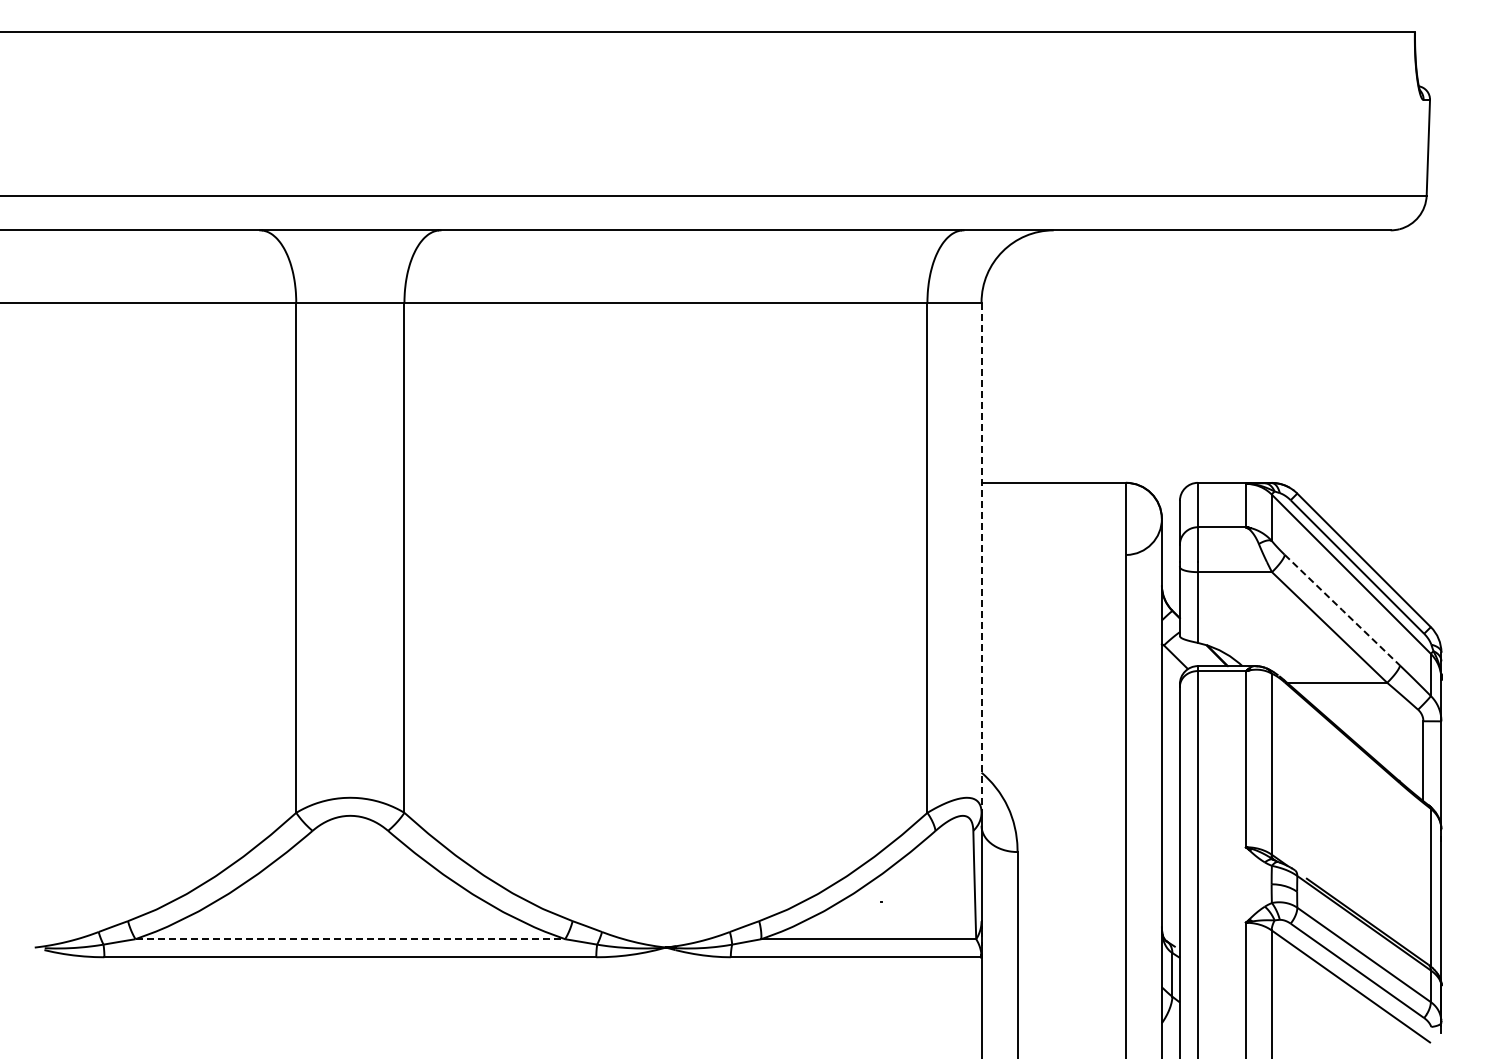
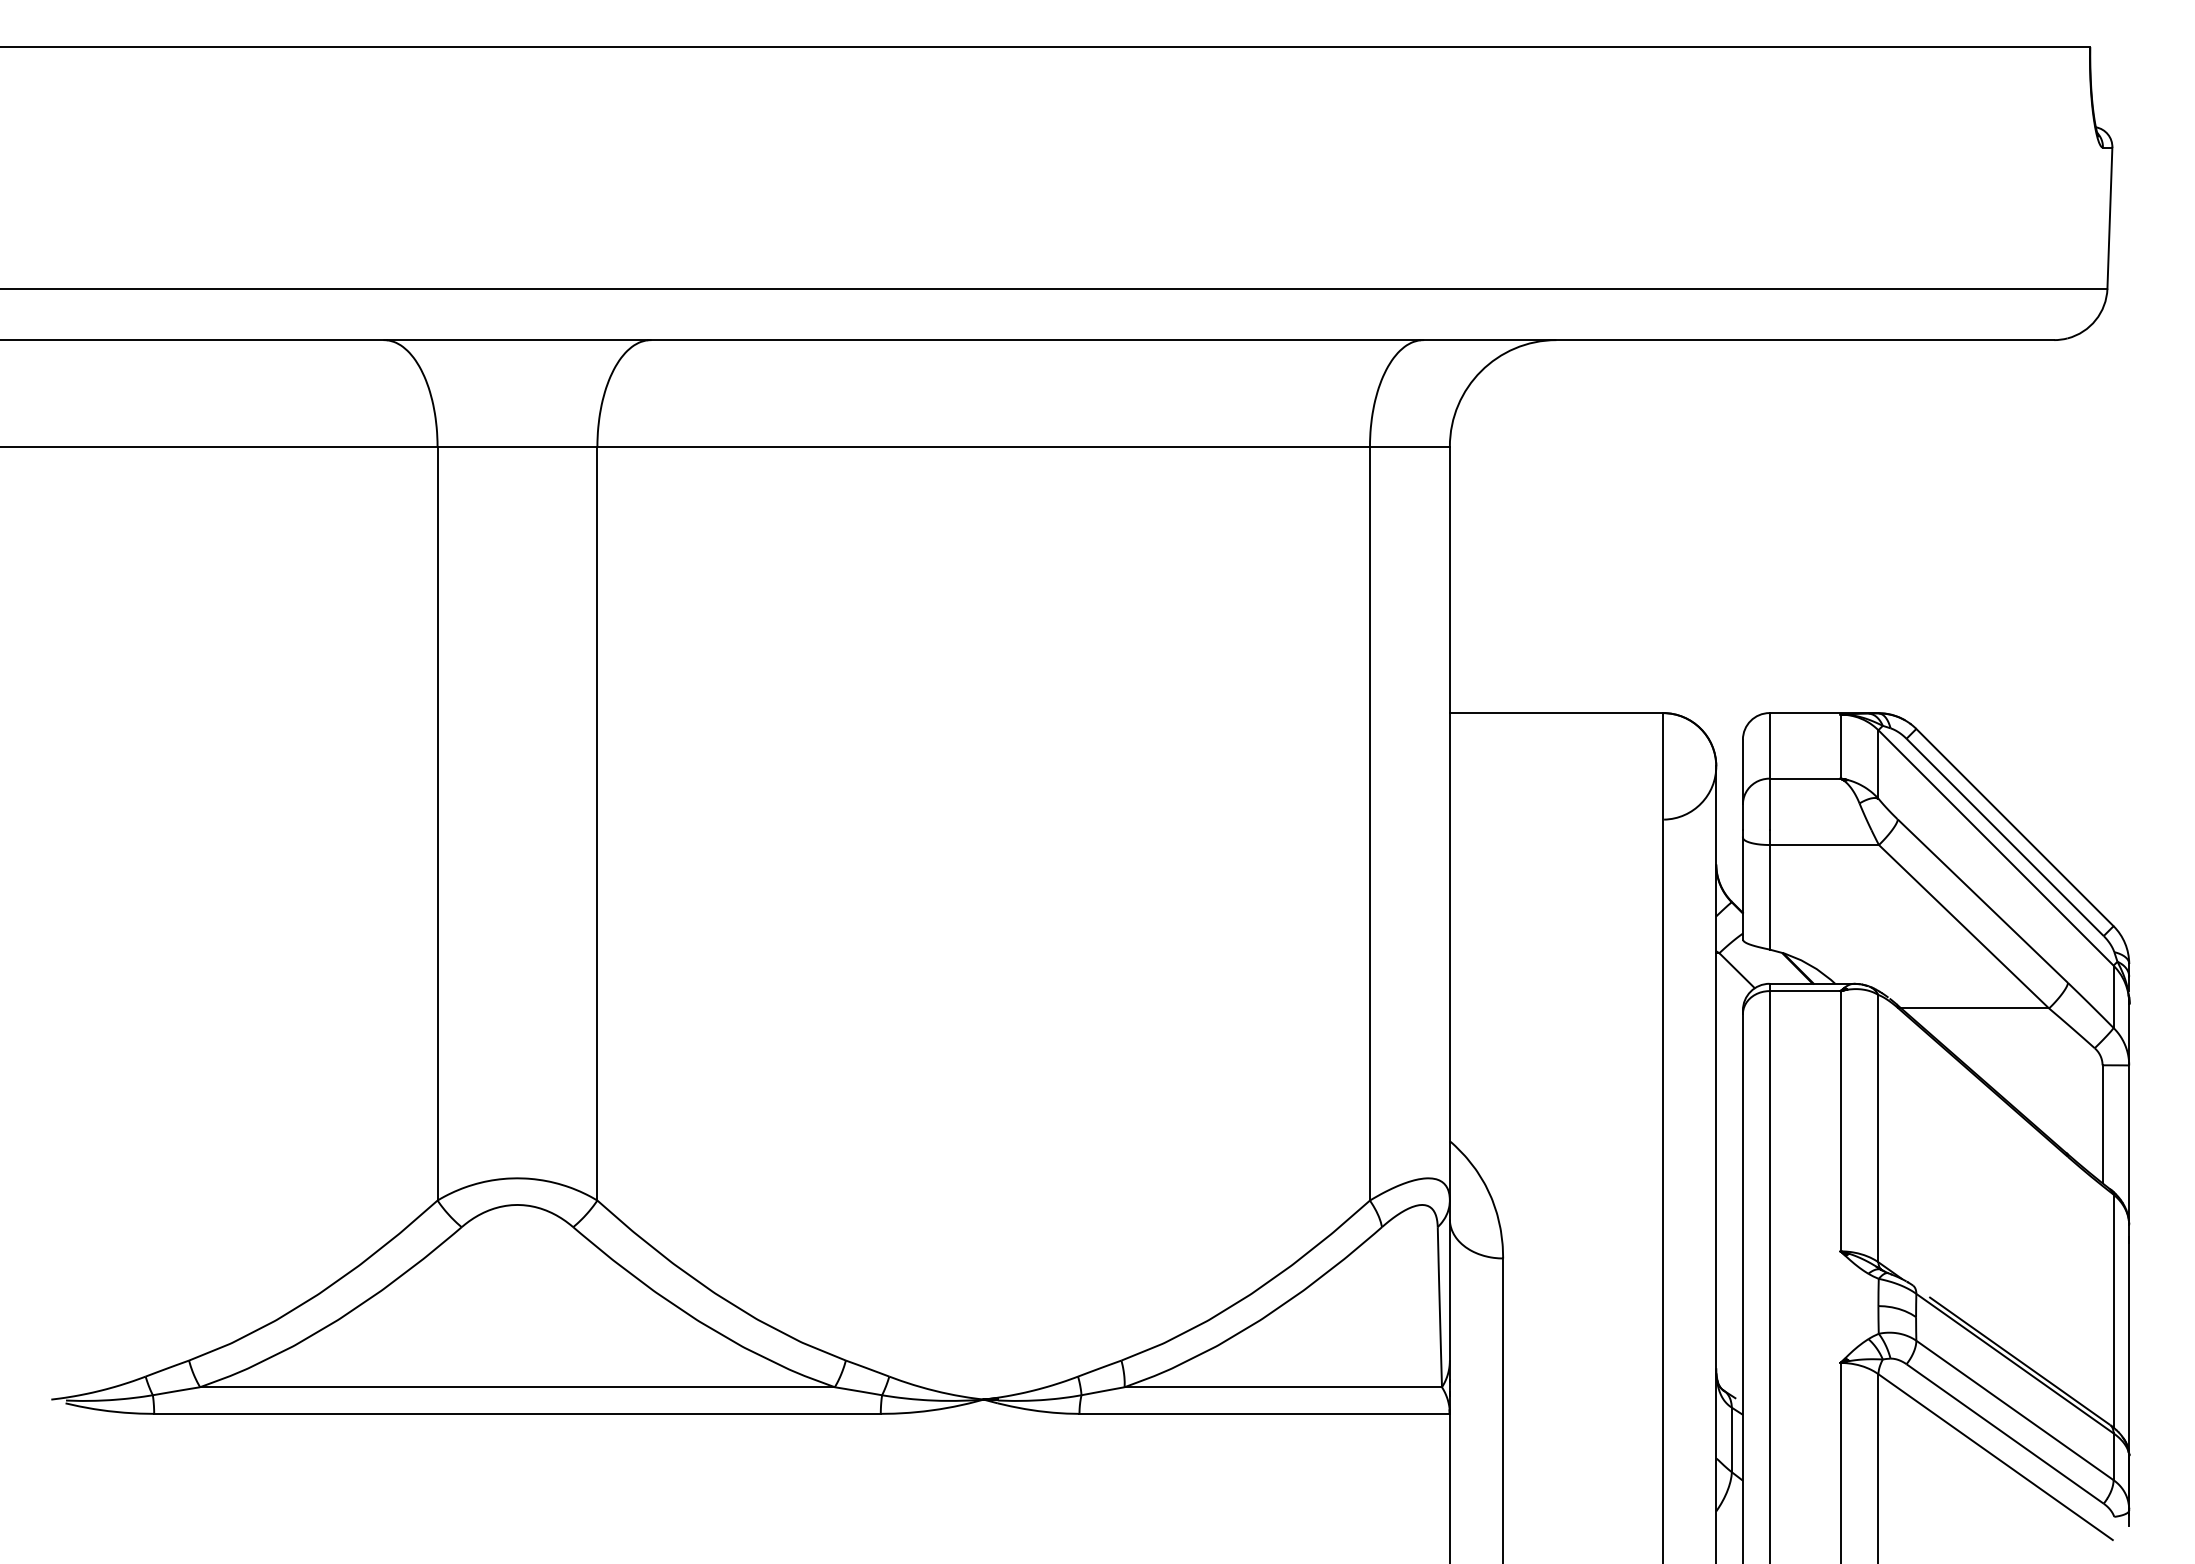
line: (981, 558) -> (1449, 824), dashed -> solid
line: (1342, 610) -> (1983, 901), dashed -> solid
line: (350, 939) -> (517, 1387), dashed -> solid

